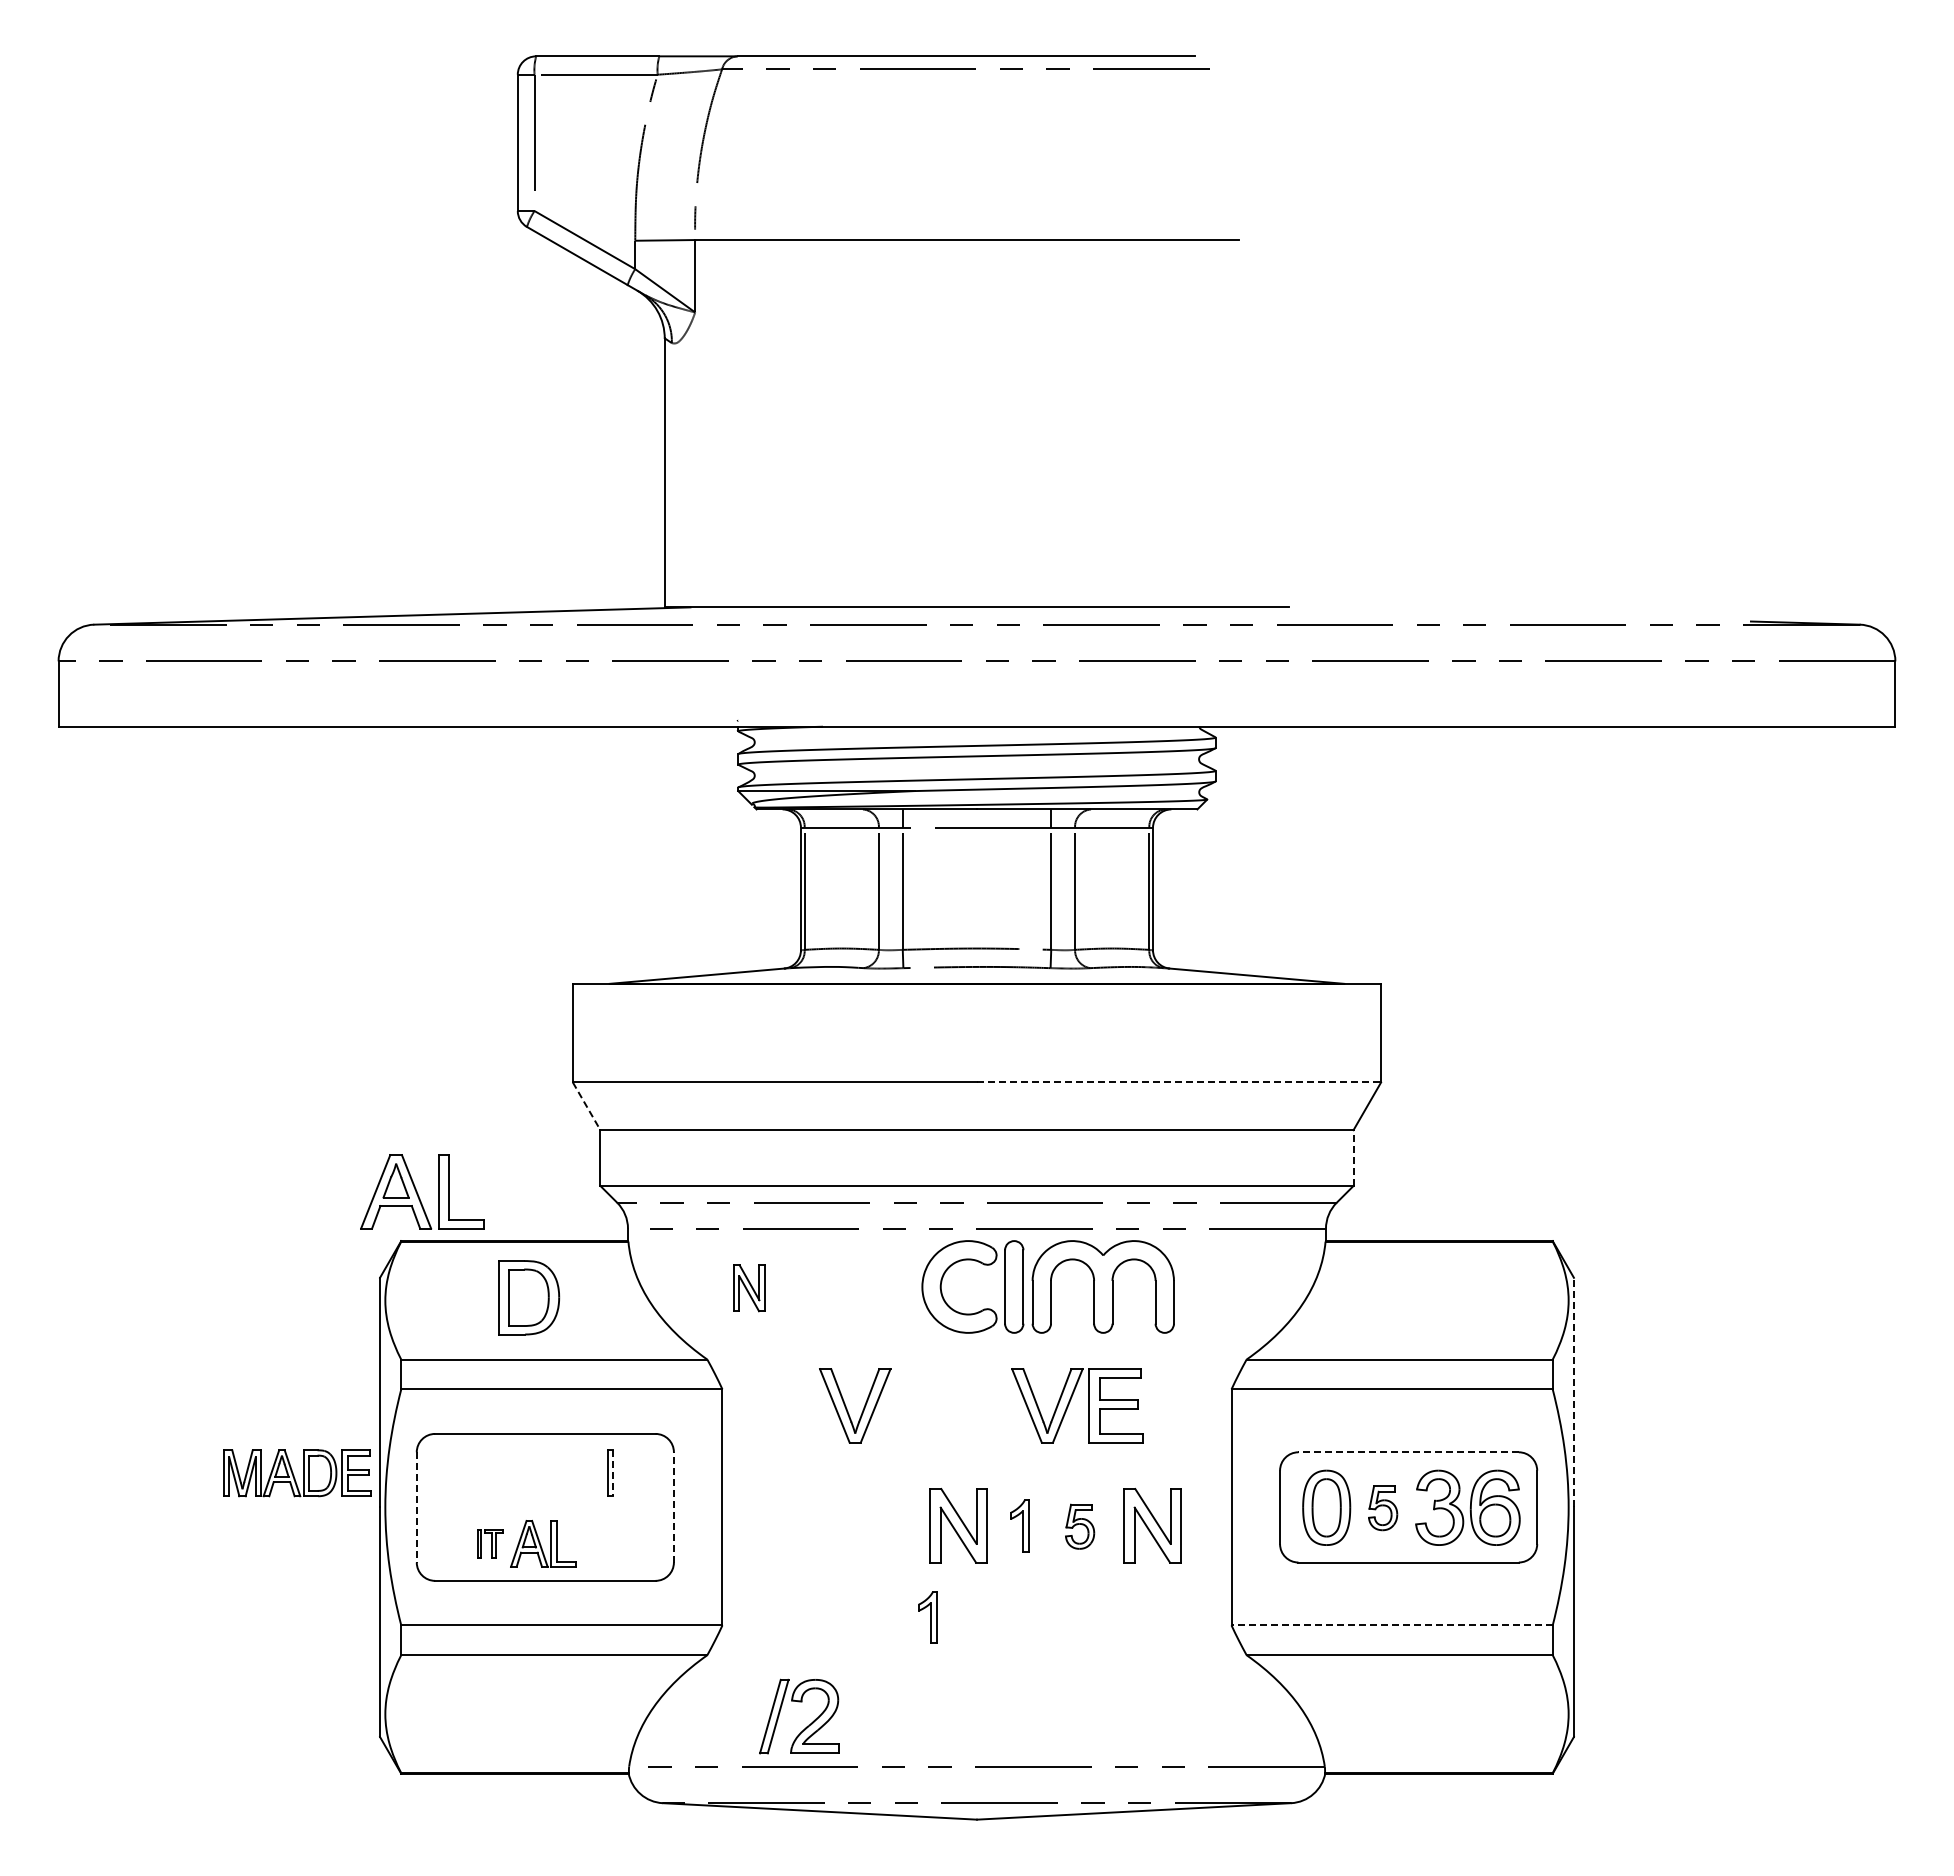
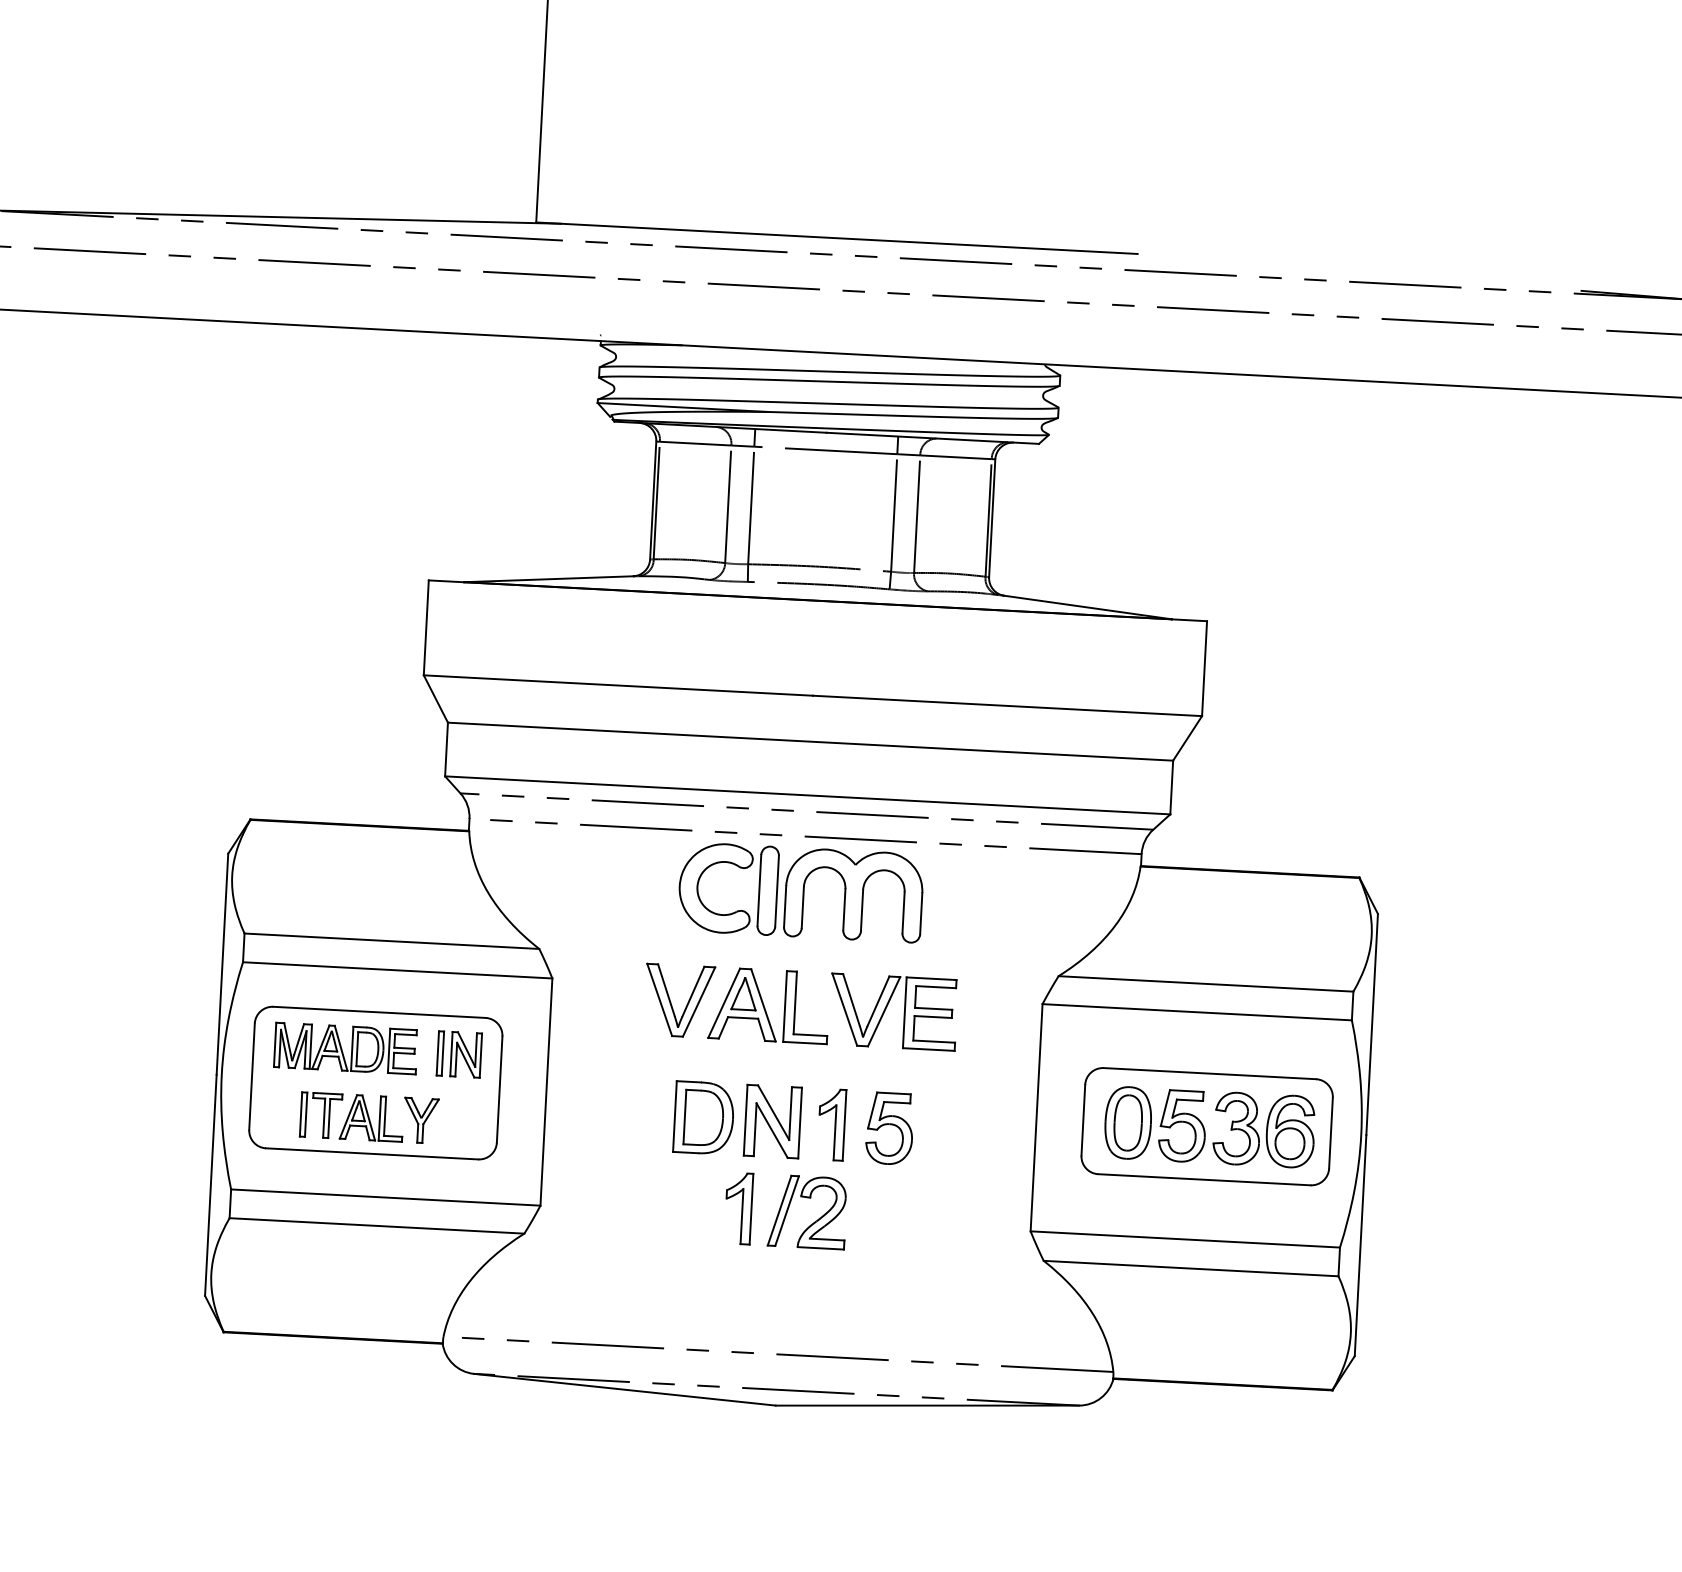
line: (1179, 1082) -> (1007, 705), dashed -> solid
line: (586, 1106) -> (435, 699), dashed -> solid
line: (1353, 1158) -> (1171, 787), dashed -> solid
part: (422, 1191) -> (769, 1005), moved
part: (1047, 1286) -> (800, 892), moved
part: (749, 1288) -> (466, 1055), moved
part: (529, 1297) -> (704, 1117), moved
line: (1573, 1392) -> (1371, 1024), dashed -> solid
line: (1408, 1452) -> (1209, 1073), dashed -> solid
part: (297, 1473) -> (345, 1048), moved
line: (613, 1473) -> (443, 1053), dashed -> solid
line: (673, 1506) -> (499, 1088), dashed -> solid
line: (416, 1507) -> (251, 1076), dashed -> solid
part: (1382, 1507) -> (1181, 1125), size x1.67
part: (1019, 1525) -> (831, 1124), size x1.43
part: (1152, 1525) -> (959, 1131), removed
part: (1079, 1526) -> (889, 1128), size x1.67
part: (490, 1543) -> (321, 1115), size x1.67
part: (593, 1543) -> (420, 1120), added
part: (927, 1617) -> (738, 1208), size x1.43
line: (1392, 1625) -> (1185, 1239), dashed -> solid
part: (807, 1725) -> (814, 1221), moved

